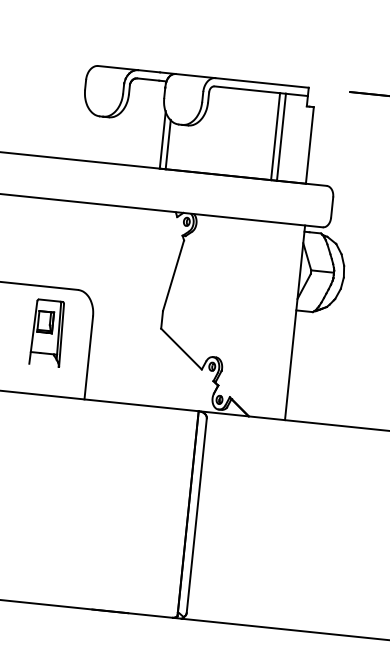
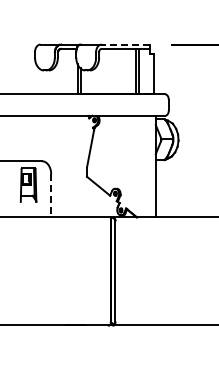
line: (261, 82) -> (125, 44), solid -> dashed
line: (89, 357) -> (51, 195), solid -> dashed

